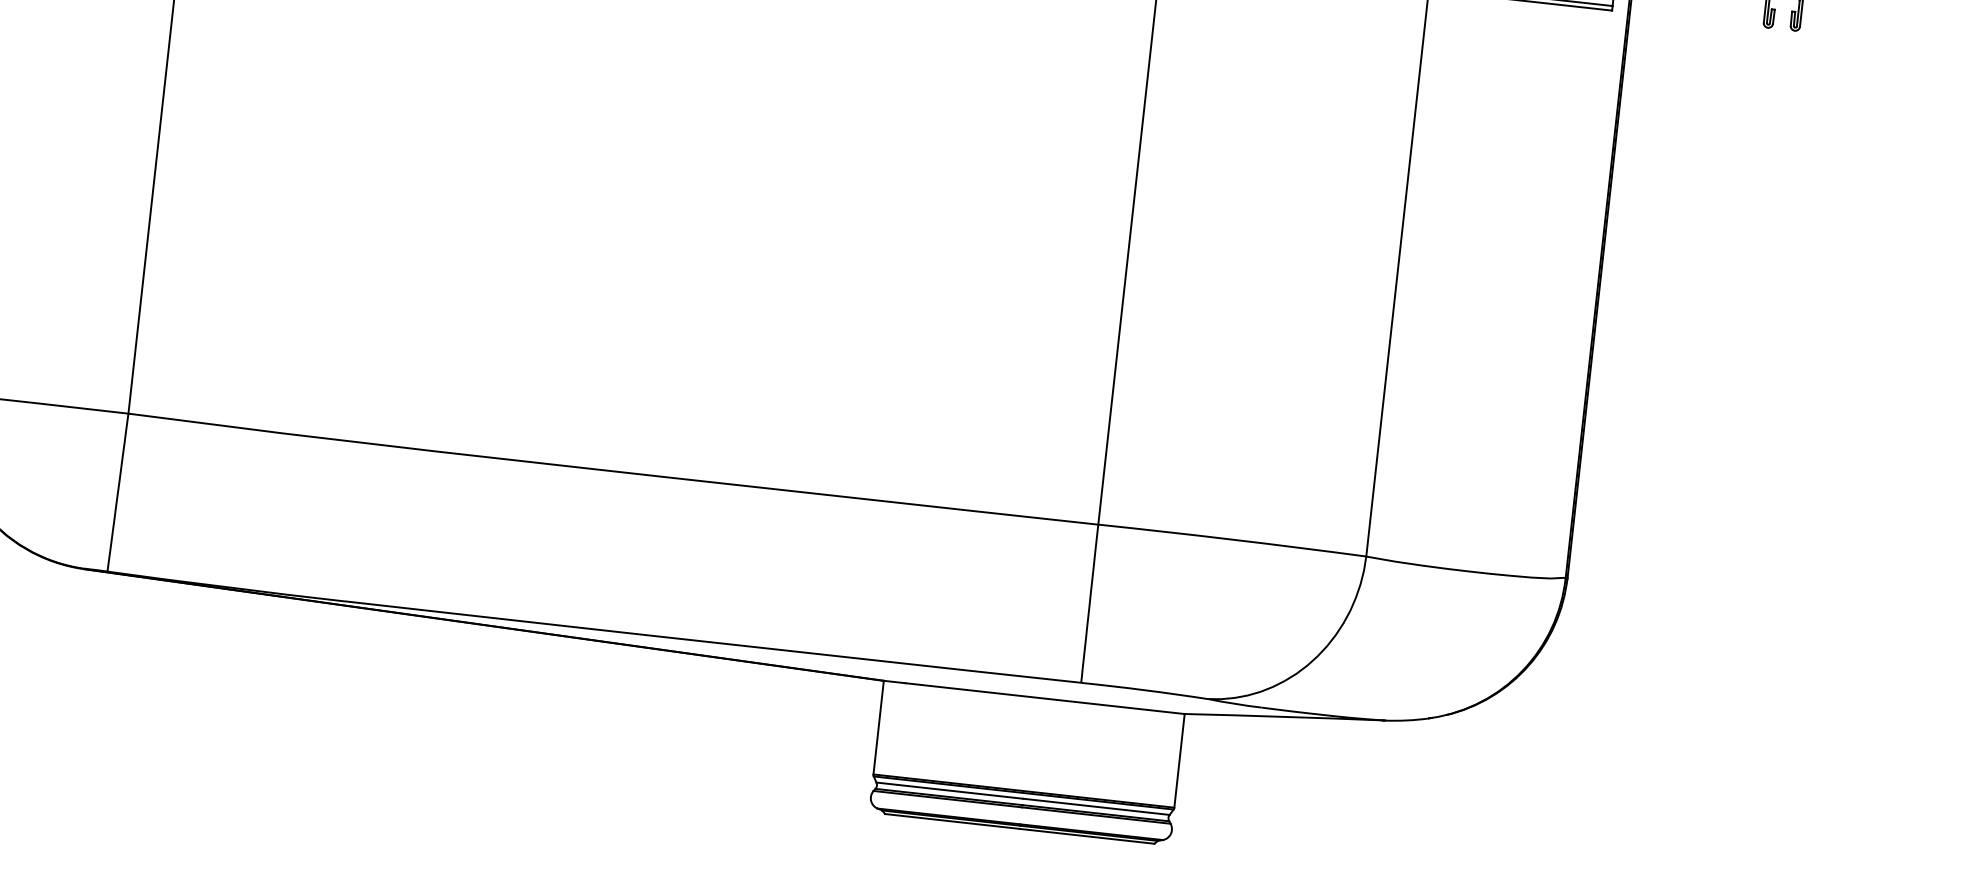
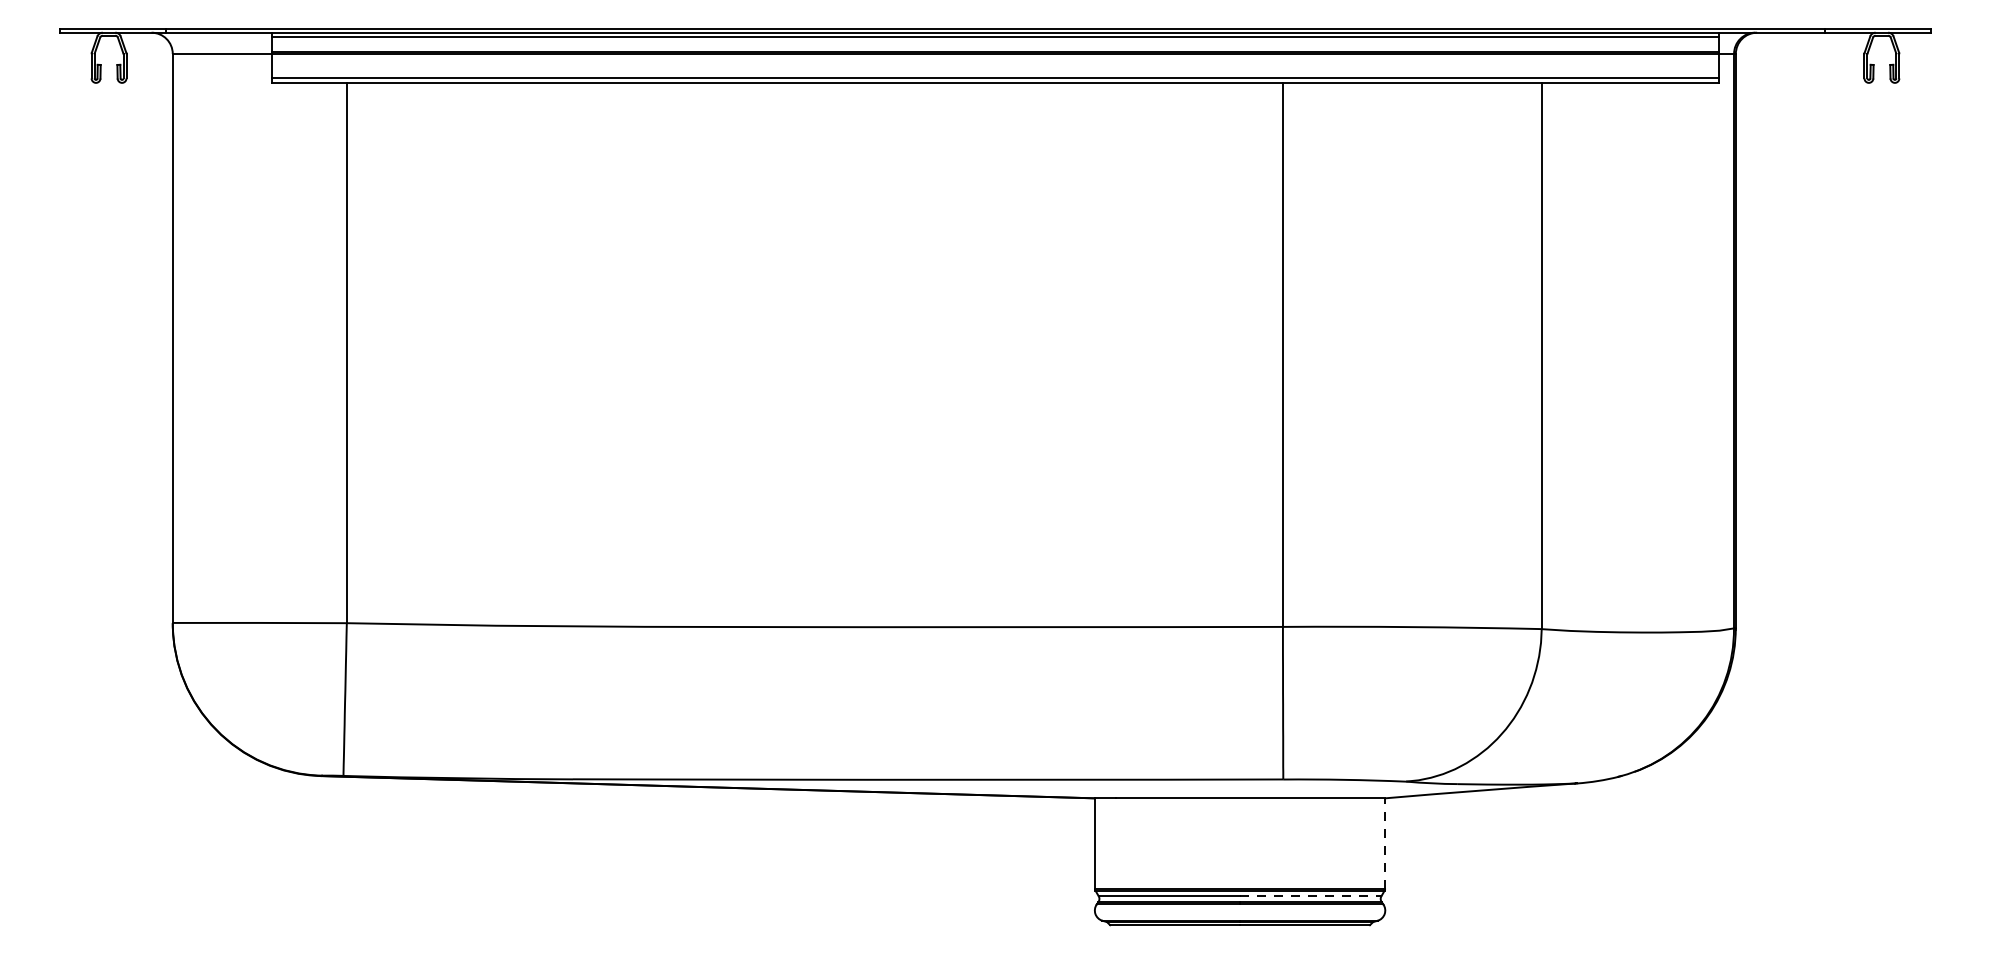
line: (1179, 760) -> (1385, 843), solid -> dashed
line: (1096, 807) -> (1310, 896), solid -> dashed

